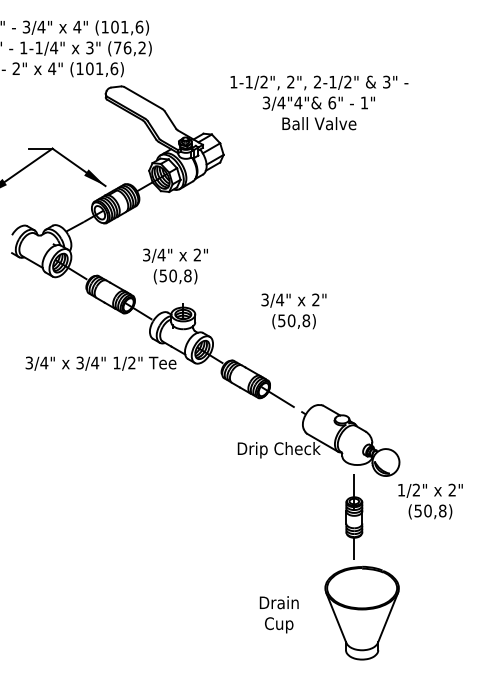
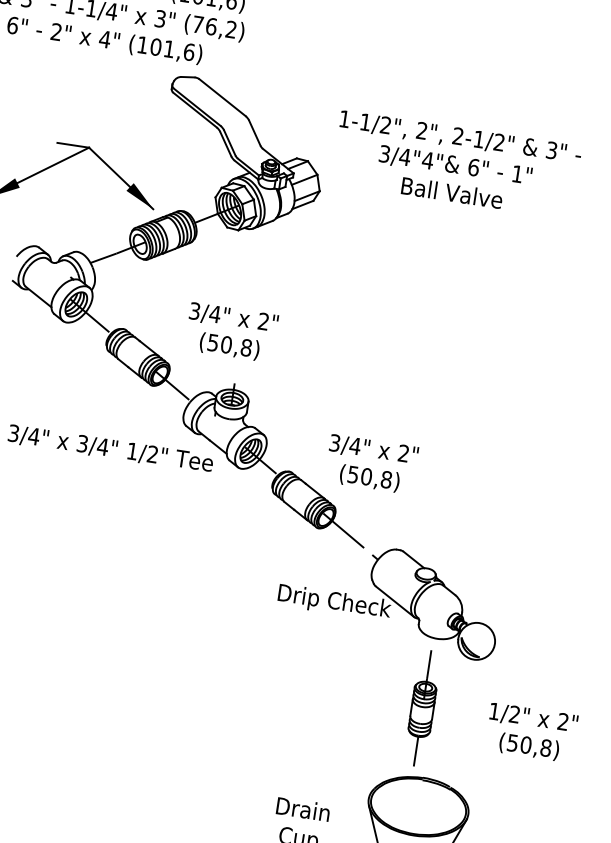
text: (319, 102) -> (456, 164), moved
text: (293, 311) -> (371, 464), moved
text: (430, 501) -> (531, 732), moved

